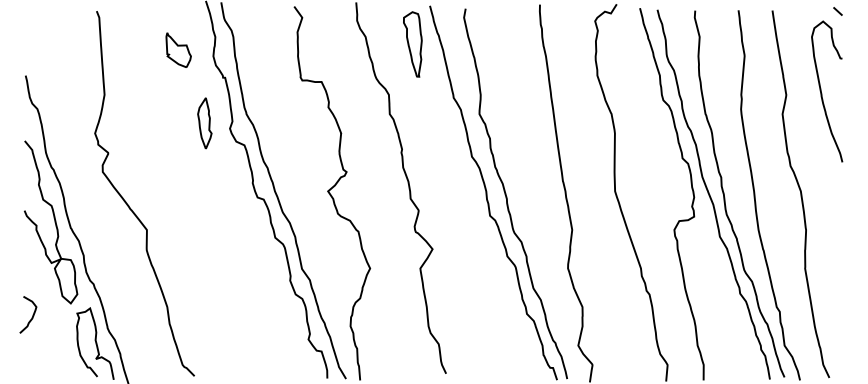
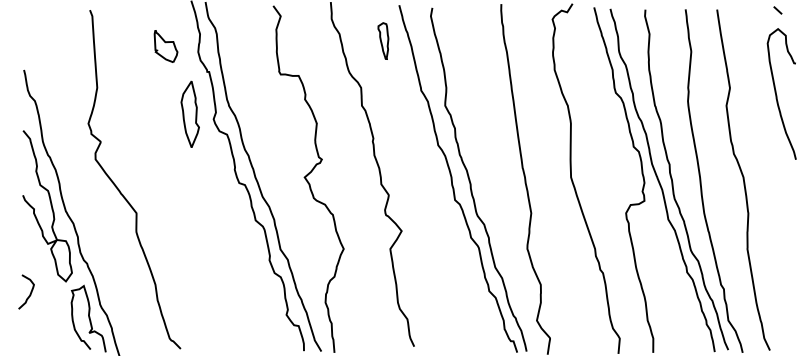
part: (412, 44) -> (383, 41), size x0.6
curve: (822, 93) -> (777, 95), moved
part: (204, 123) -> (190, 114), size x1.4

